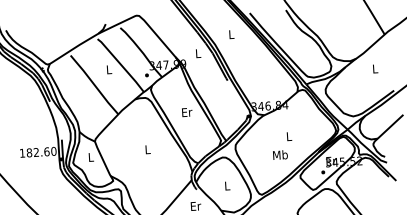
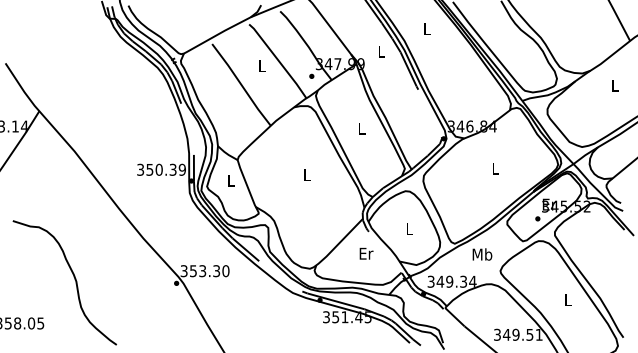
text: (187, 112) -> (362, 128), Er -> L
text: (38, 152) -> (161, 169), 182.60 -> 350.39
text: (280, 155) -> (482, 254), moved

